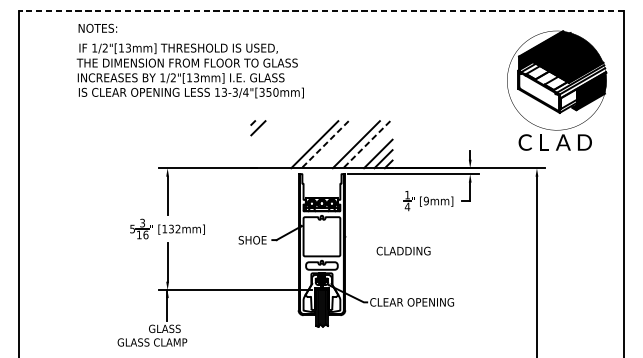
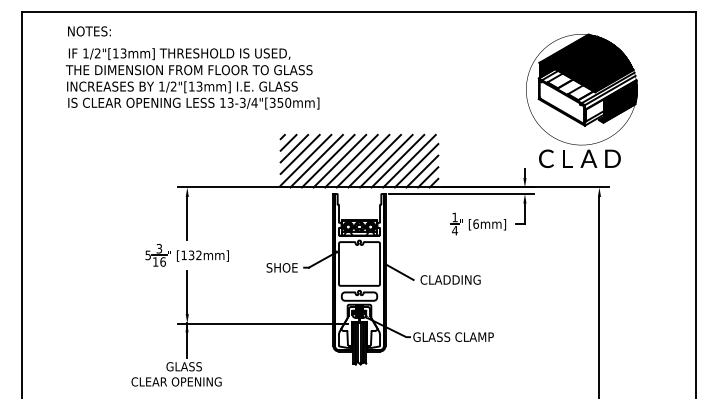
line: (321, 10) -> (358, 11), dashed -> solid
text: (97, 28) -> (89, 31), moved
text: (190, 70) -> (192, 78), moved
part: (556, 90) -> (581, 100), moved
line: (263, 133) -> (294, 148), added
line: (268, 137) -> (299, 153), added
line: (273, 143) -> (305, 159), added
line: (283, 144) -> (316, 160), added
line: (294, 144) -> (328, 160), added
line: (304, 144) -> (339, 160), added
line: (324, 144) -> (362, 161), dashed -> solid
line: (335, 144) -> (374, 160), added
line: (346, 144) -> (386, 160), added
line: (366, 144) -> (409, 161), dashed -> solid
line: (373, 148) -> (416, 165), added
text: (425, 200) -> (475, 223), [9mm] -> [6mm]
line: (357, 243) -> (399, 271), added
text: (413, 301) -> (461, 336), CLEAR OPENING -> GLASS CLAMP
text: (159, 342) -> (178, 381), GLASS CLAMP -> CLEAR OPENING

